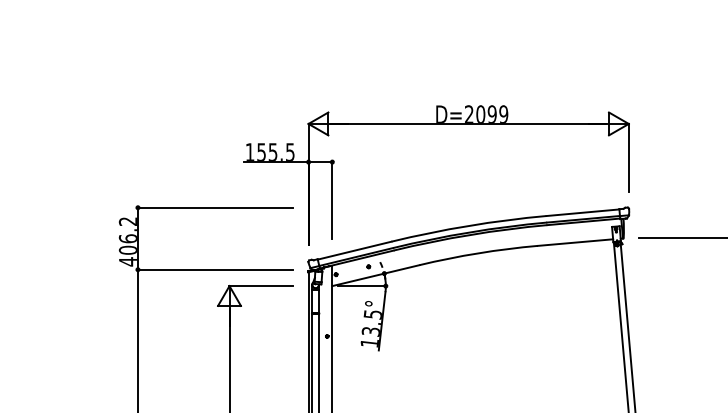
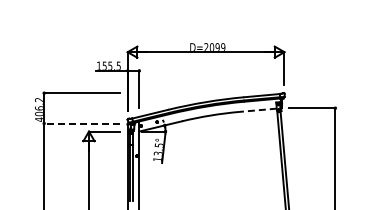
line: (573, 243) -> (257, 110), solid -> dashed
line: (214, 269) -> (81, 123), solid -> dashed

